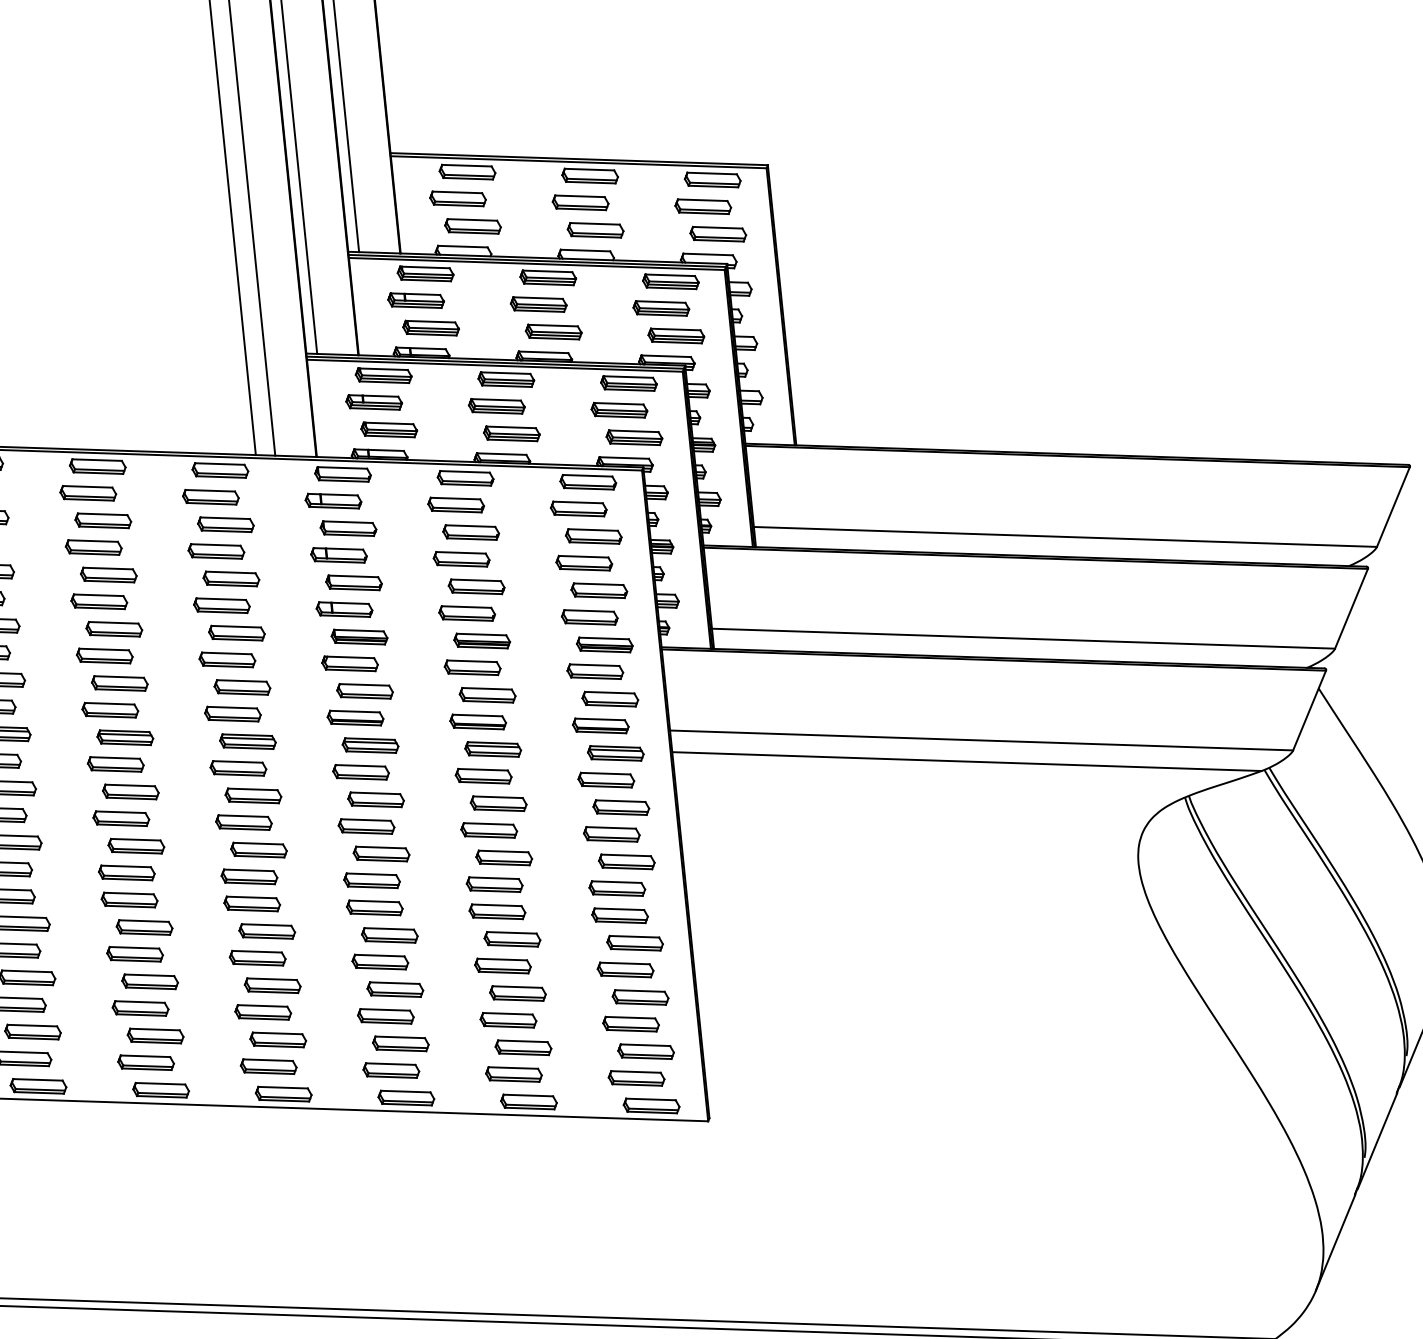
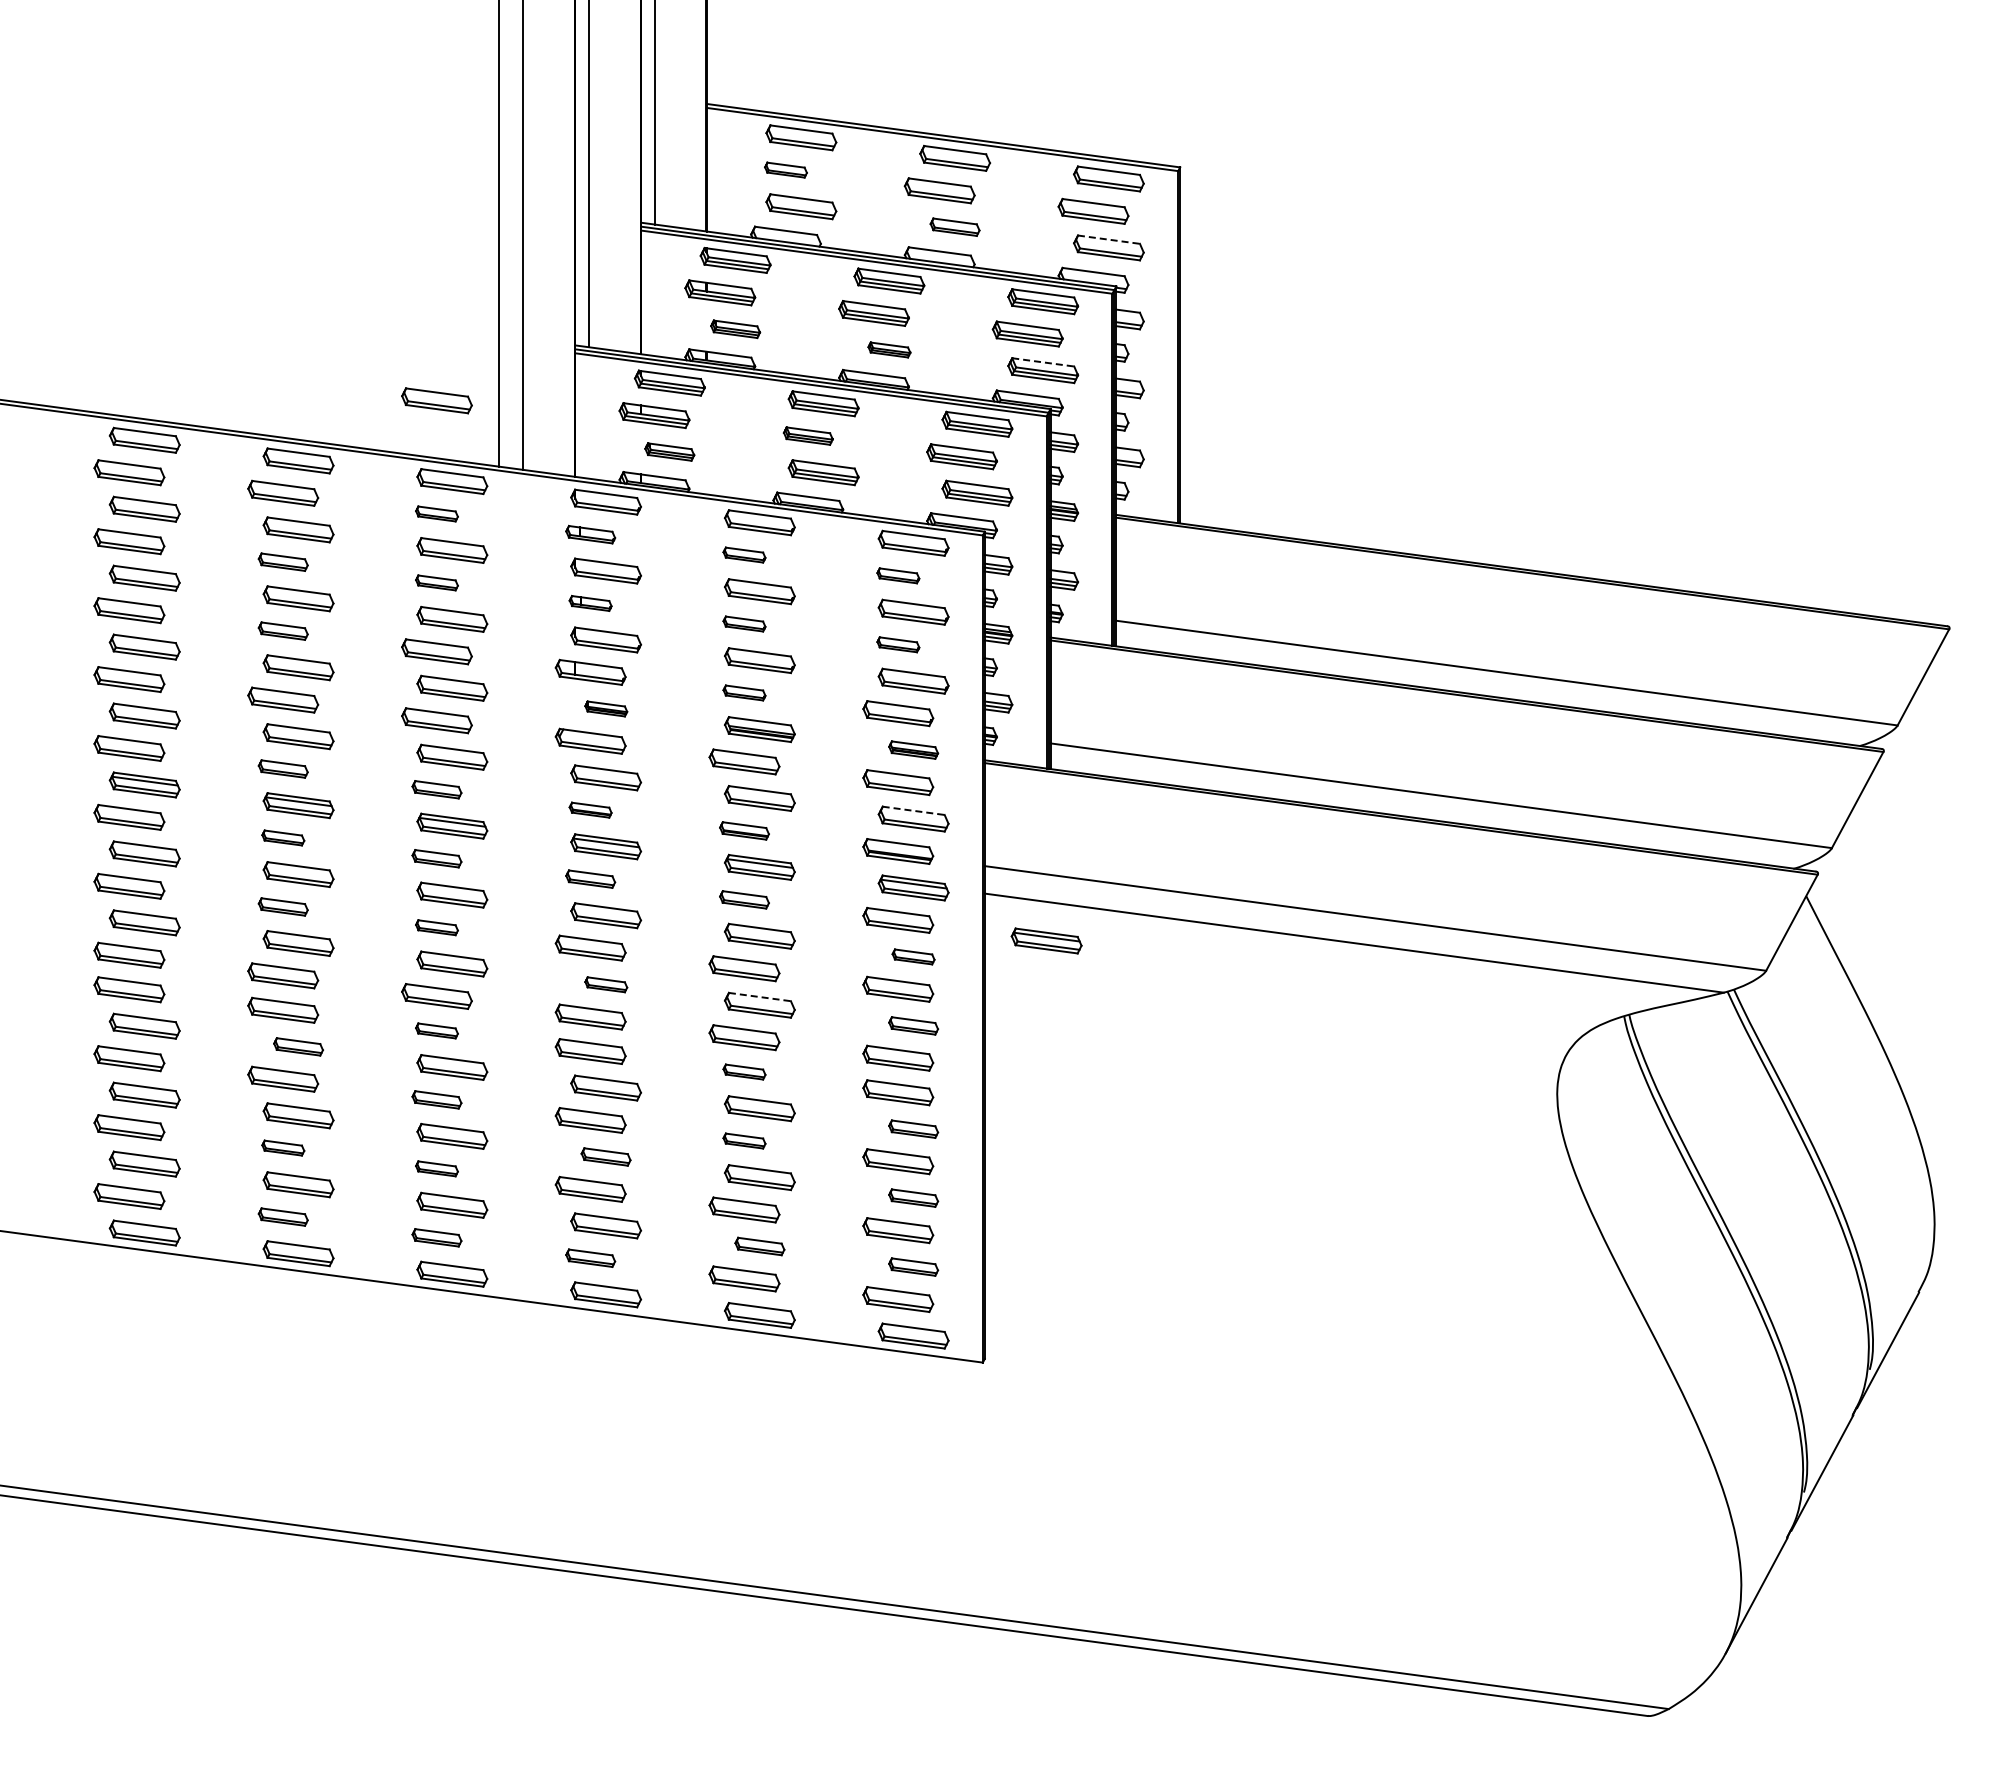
part: (457, 198) -> (785, 169), size x0.6
line: (718, 227) -> (1109, 239), solid -> dashed
part: (595, 229) -> (954, 226), size x0.7
part: (430, 327) -> (735, 328), size x0.7
line: (675, 329) -> (1043, 362), solid -> dashed
part: (553, 331) -> (889, 349), size x0.6
part: (496, 405) -> (808, 435), size x0.7
part: (201, 408) -> (436, 400), added
part: (388, 429) -> (669, 451), size x0.7
part: (210, 496) -> (436, 513), size x0.6
part: (333, 501) -> (590, 534), size x0.7
part: (456, 504) -> (744, 554), size x0.6
part: (578, 508) -> (898, 575), size x0.6
part: (93, 546) -> (283, 561), size x0.7
part: (215, 551) -> (436, 582), size x0.6
part: (338, 555) -> (590, 603), size x0.6
part: (461, 558) -> (744, 623), size x0.6
part: (584, 563) -> (898, 644), size x0.6
part: (99, 601) -> (283, 630), size x0.7
part: (467, 613) -> (744, 692), size x0.6
part: (359, 636) -> (606, 708), size x0.6
part: (604, 644) -> (913, 749), size x0.7
line: (610, 692) -> (914, 810), solid -> dashed
part: (110, 709) -> (283, 768), size x0.7
part: (232, 714) -> (436, 789), size x0.7
part: (355, 717) -> (590, 809), size x0.6
part: (478, 721) -> (744, 830), size x0.7
part: (116, 764) -> (283, 837), size x0.6
part: (238, 768) -> (436, 858), size x0.7
part: (360, 771) -> (590, 878), size x0.7
part: (483, 775) -> (744, 899), size x0.7
part: (724, 784) -> (1046, 940), added
part: (621, 807) -> (913, 956), size x0.6
part: (121, 818) -> (283, 906), size x0.7
part: (243, 822) -> (436, 927), size x0.6
line: (504, 851) -> (760, 997), solid -> dashed
part: (381, 853) -> (606, 984), size x0.6
part: (626, 861) -> (913, 1025), size x0.7
part: (251, 903) -> (436, 1030), size x0.6
part: (497, 911) -> (744, 1071), size x0.6
part: (144, 927) -> (298, 1046), size x0.7
part: (634, 942) -> (913, 1128), size x0.7
part: (257, 957) -> (436, 1099), size x0.7
part: (502, 965) -> (744, 1140), size x0.6
part: (394, 989) -> (605, 1156), size x0.7
part: (640, 996) -> (913, 1197), size x0.7
part: (140, 1007) -> (283, 1147), size x0.6
part: (262, 1012) -> (436, 1168), size x0.6
part: (523, 1047) -> (759, 1246), size x0.7
part: (645, 1051) -> (913, 1266), size x0.7
part: (146, 1062) -> (283, 1216), size x0.7
part: (268, 1066) -> (436, 1237), size x0.7
part: (391, 1069) -> (590, 1257), size x0.7

